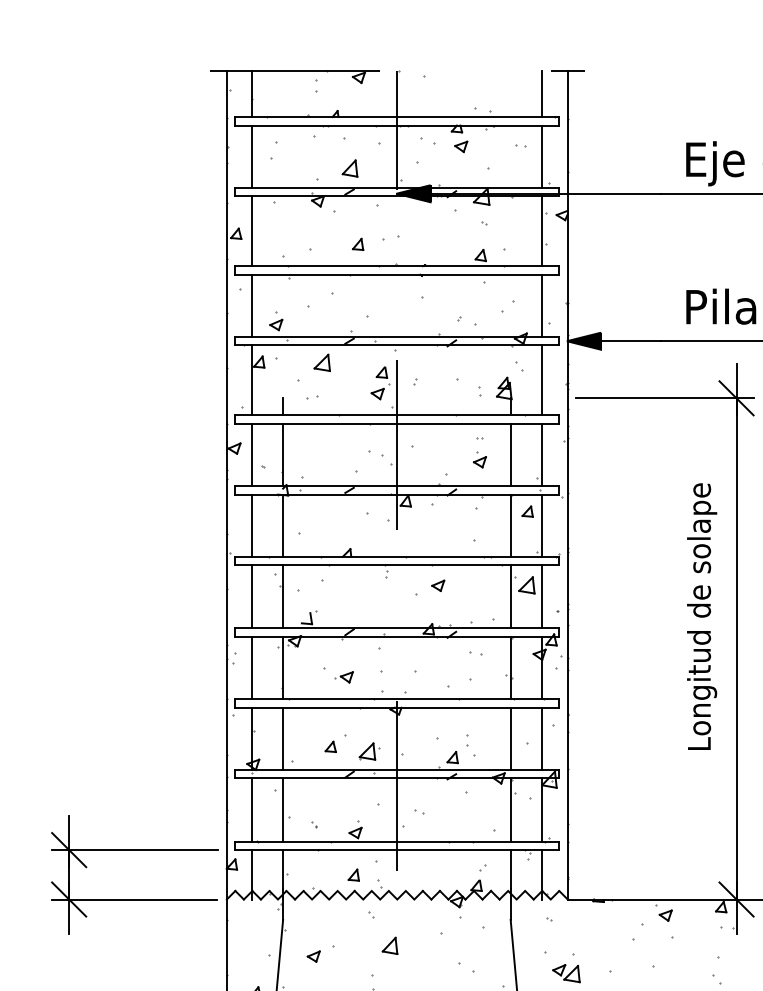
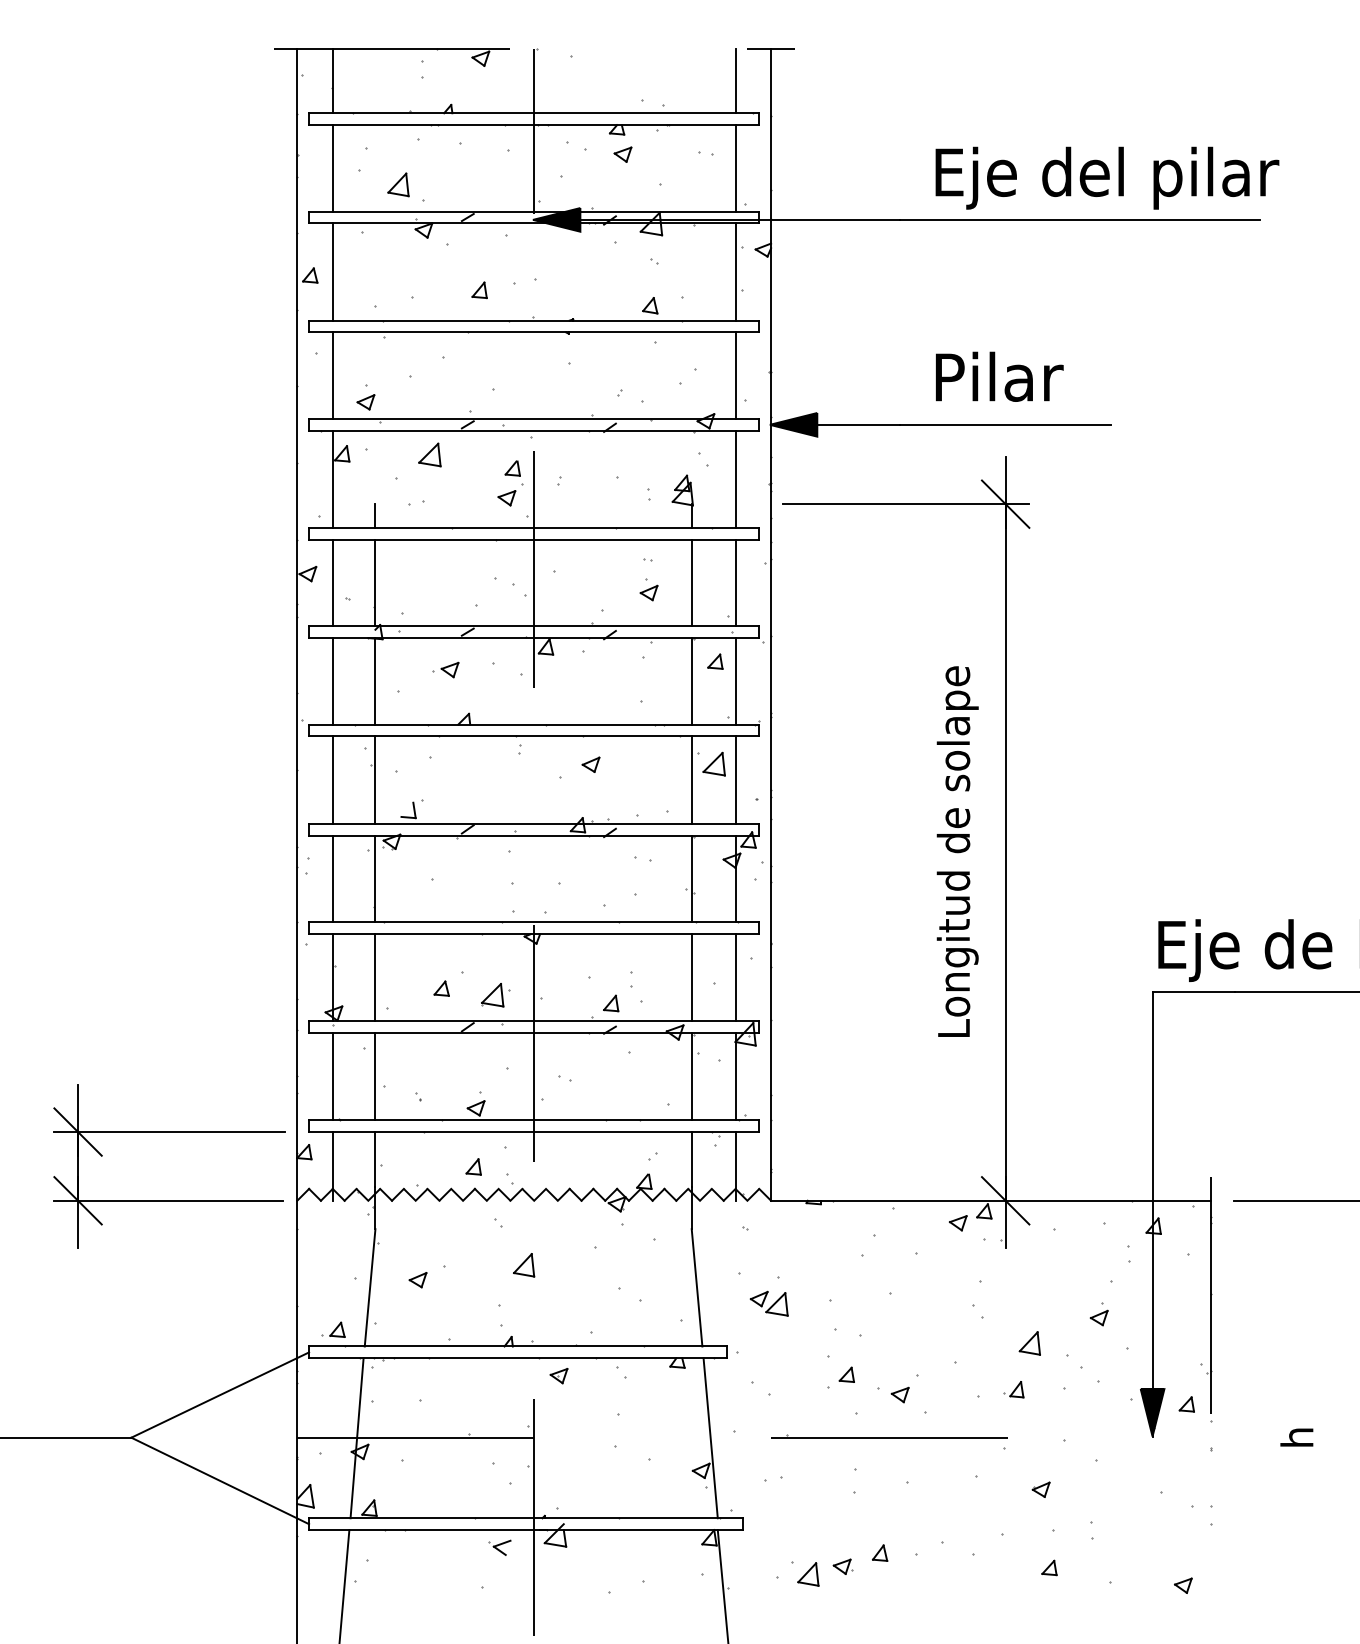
part: (350, 168) -> (398, 184), moved
text: (701, 616) -> (957, 851), moved
part: (343, 676) -> (445, 669), moved
part: (665, 915) -> (957, 1223), moved

